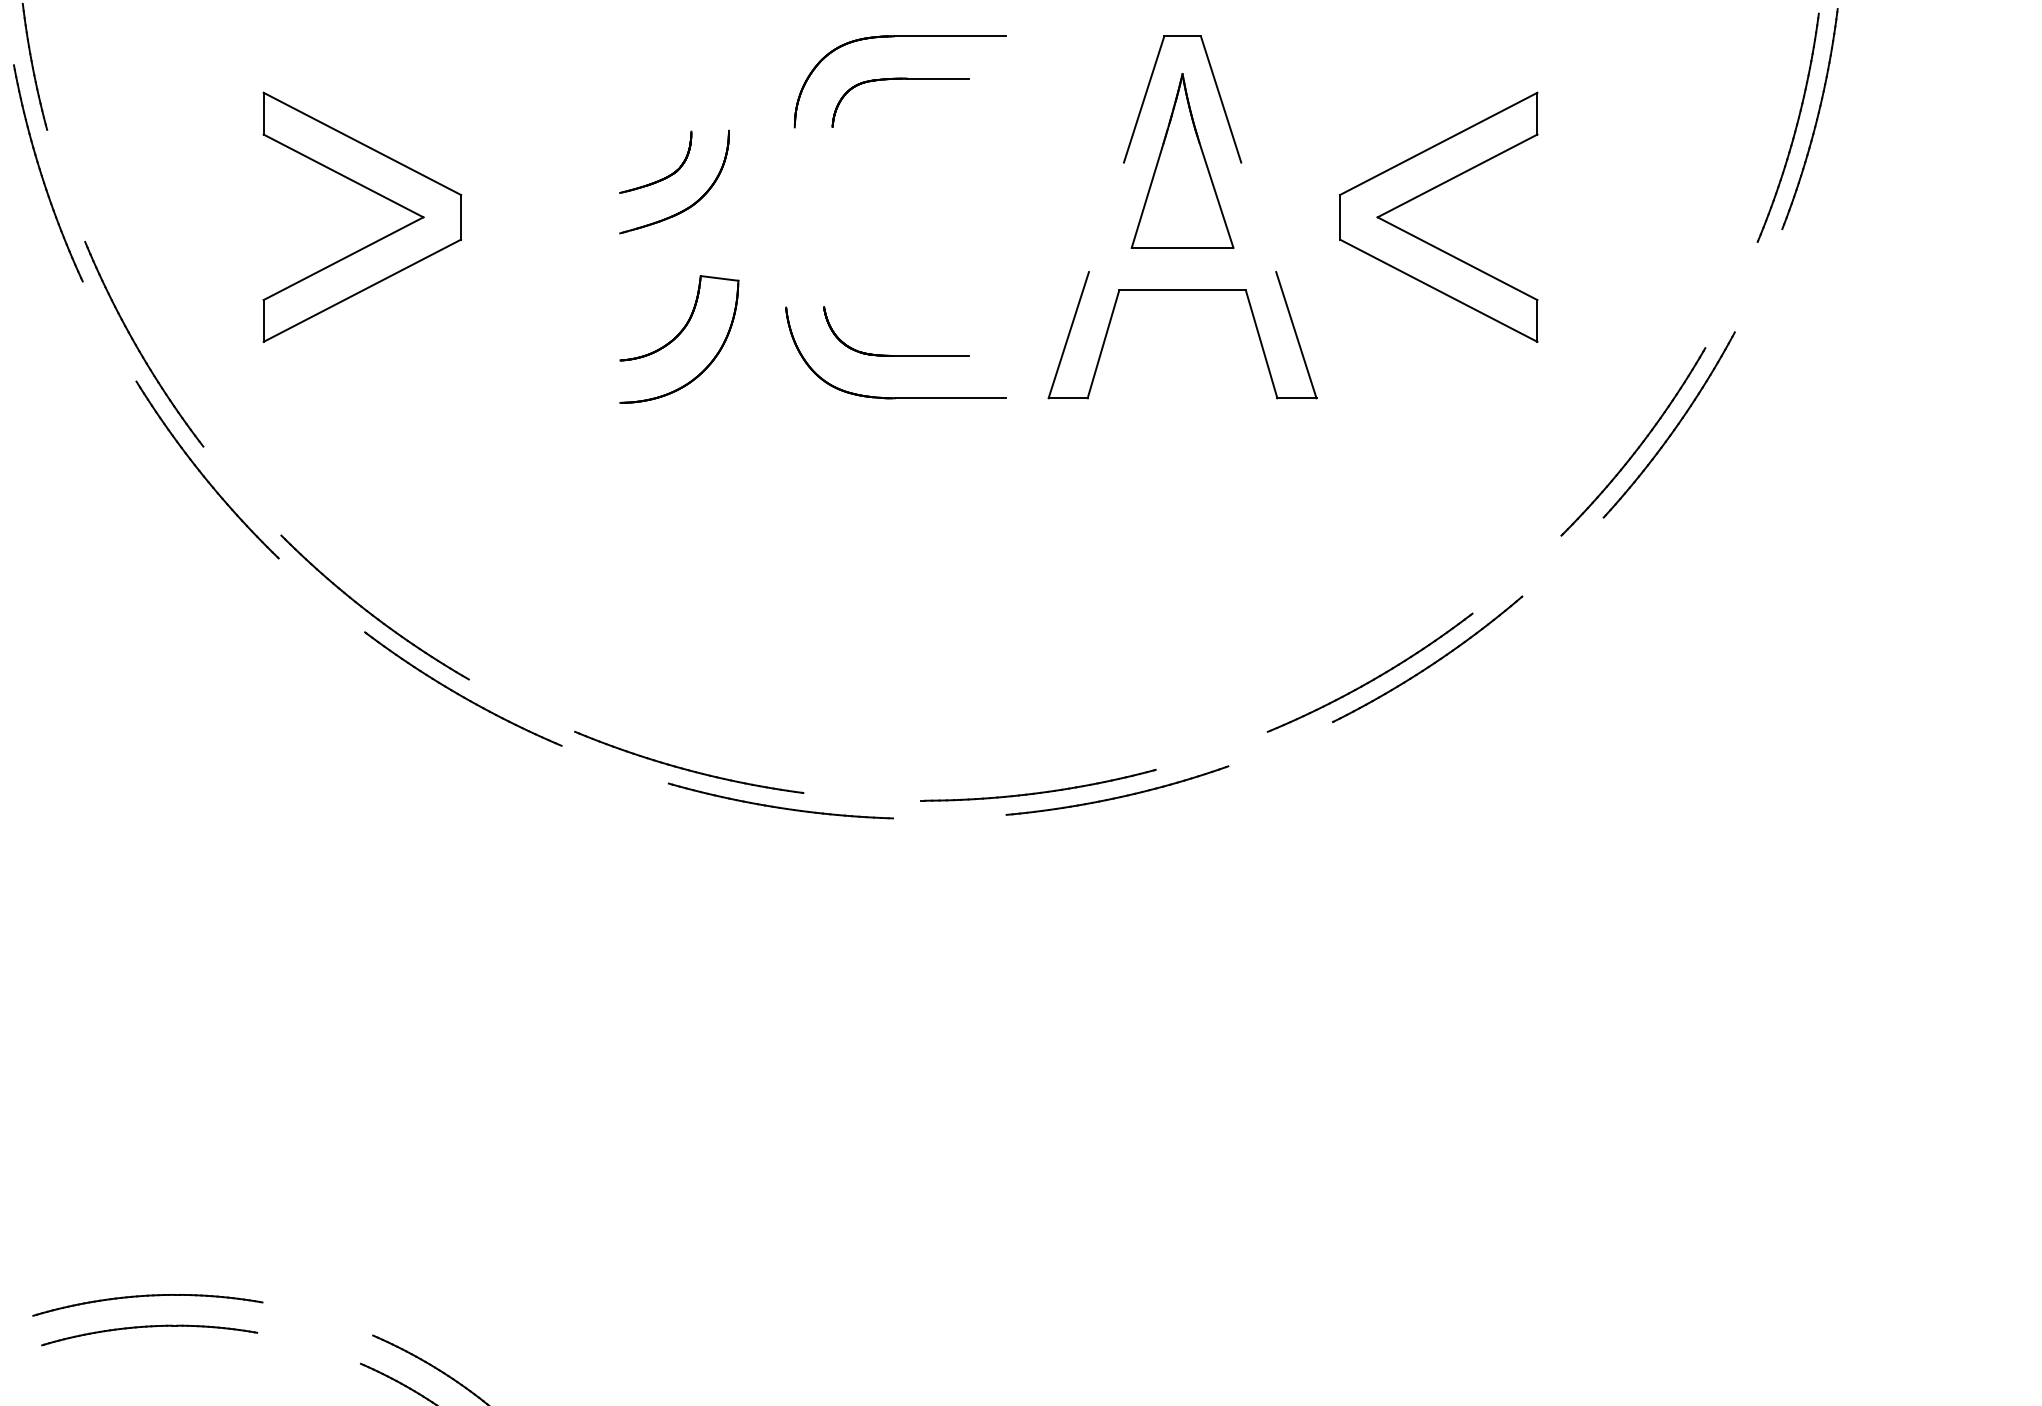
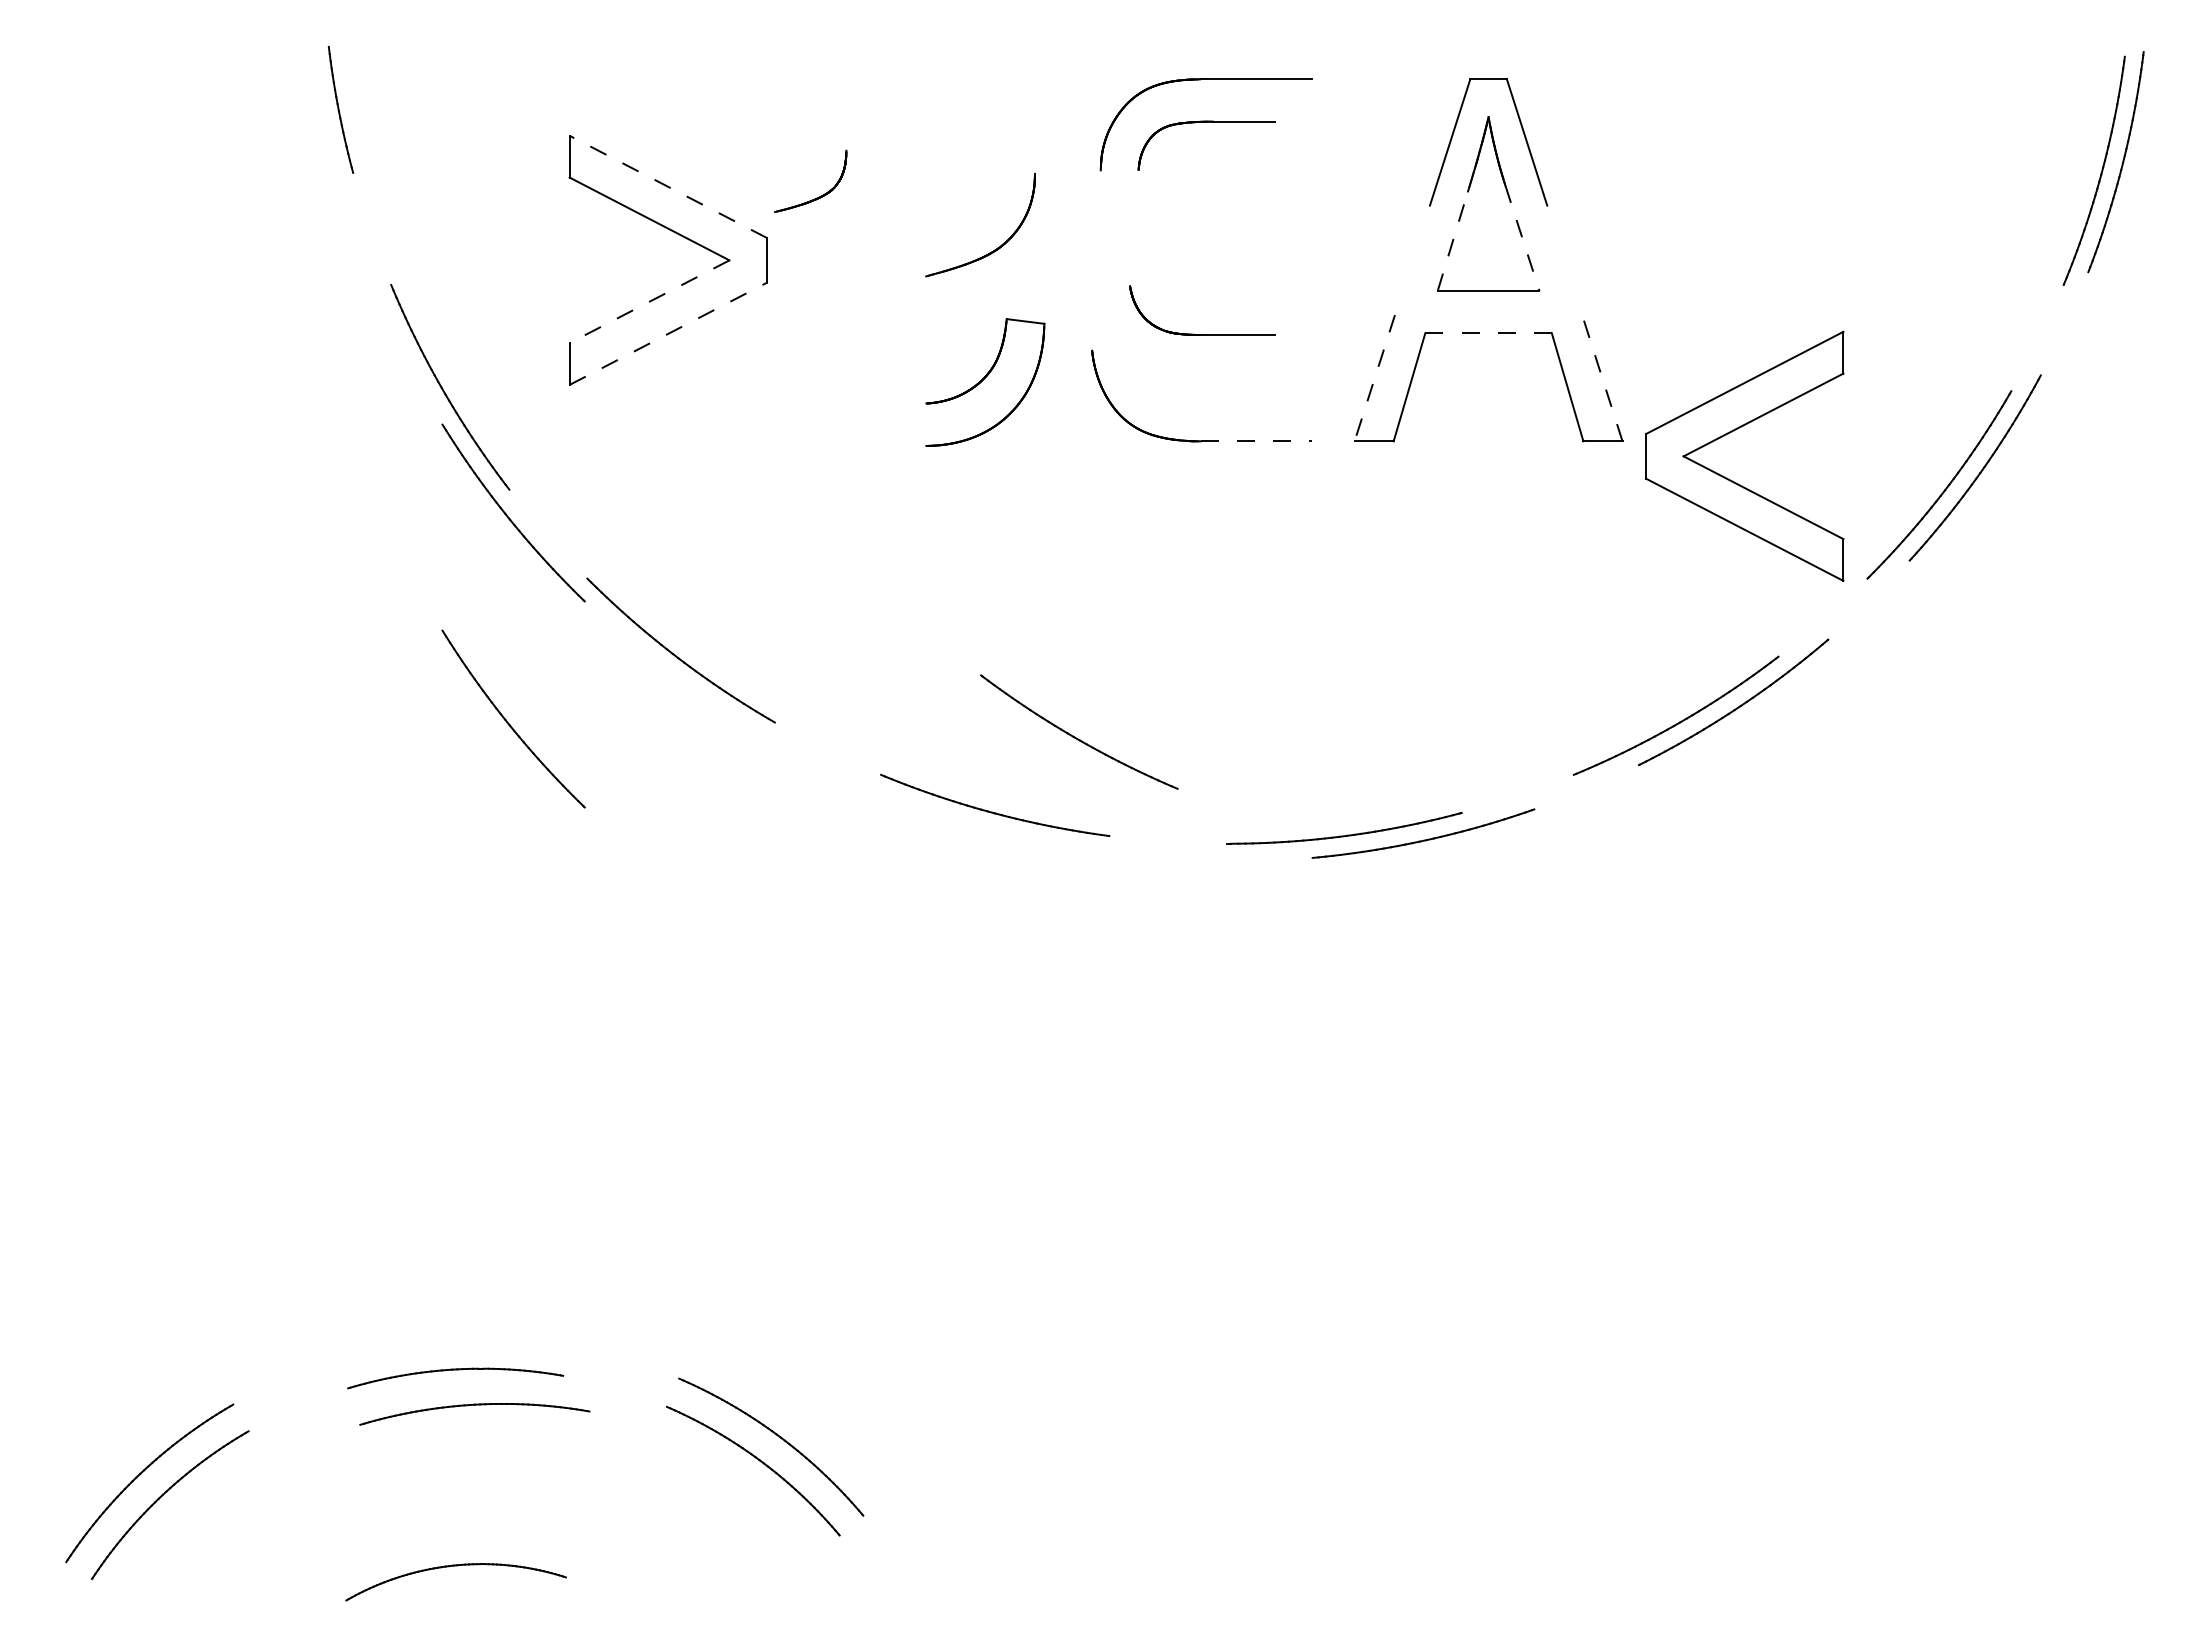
line: (361, 143) -> (667, 186), solid -> dashed
part: (42, 174) -> (348, 217), removed
part: (661, 178) -> (816, 197), moved
part: (1426, 193) -> (1732, 432), moved
line: (1216, 195) -> (1522, 238), solid -> dashed
line: (1146, 198) -> (1452, 241), solid -> dashed
line: (343, 258) -> (649, 301), solid -> dashed
line: (362, 290) -> (668, 333), solid -> dashed
line: (1183, 290) -> (1489, 333), solid -> dashed
line: (1296, 334) -> (1602, 377), solid -> dashed
line: (1068, 335) -> (1374, 378), solid -> dashed
part: (896, 355) -> (1202, 334), moved
line: (950, 398) -> (1256, 441), solid -> dashed
part: (201, 677) -> (507, 720), added
part: (459, 693) -> (1075, 736), moved
part: (779, 806) -> (1085, 849), removed
part: (147, 1296) -> (474, 1405), moved

